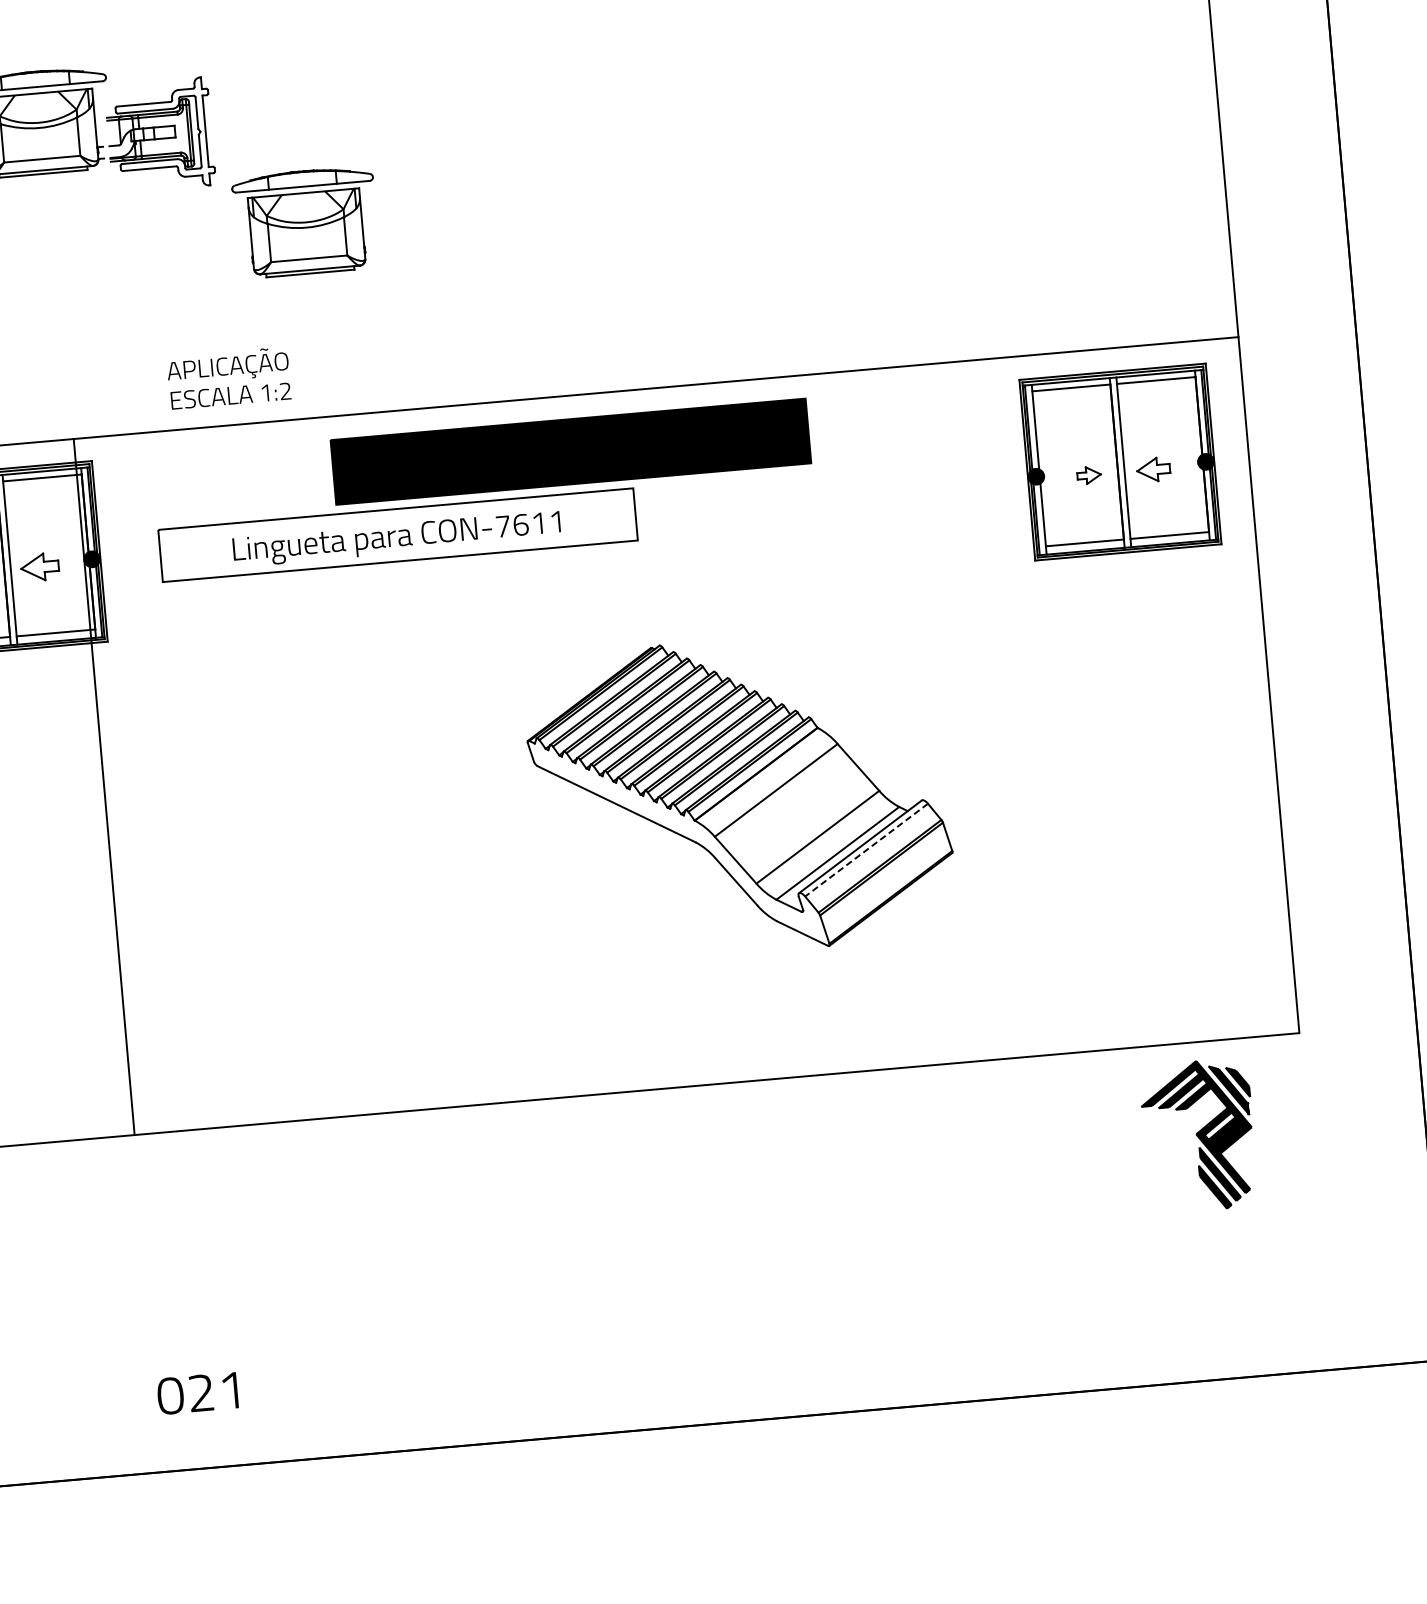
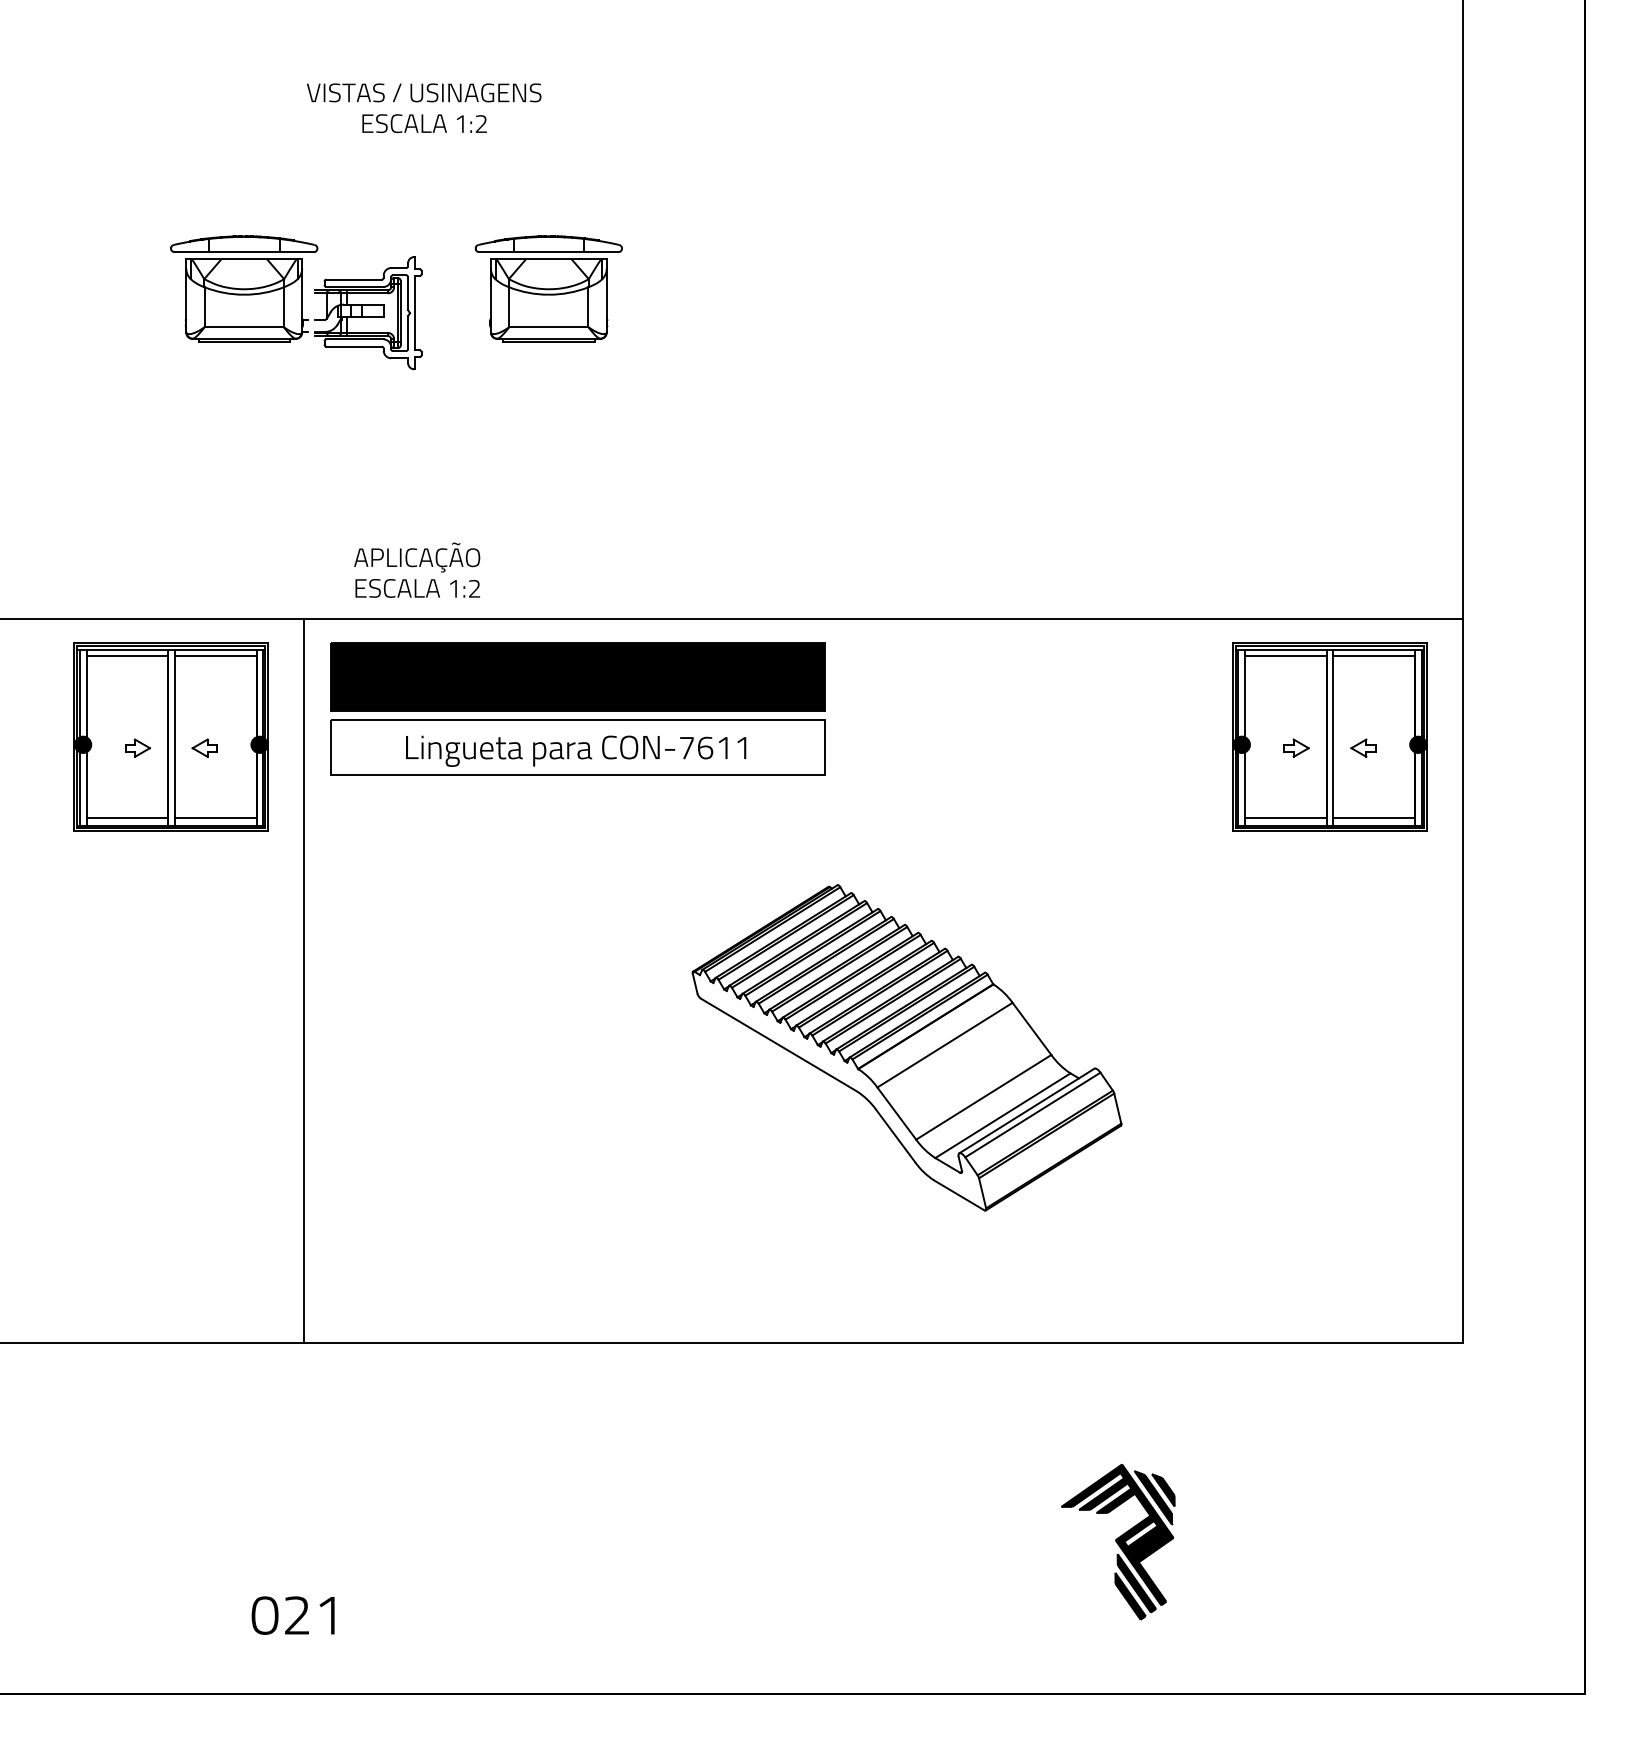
part: (305, 221) -> (548, 288), moved
part: (570, 451) -> (577, 676), moved
part: (1153, 469) -> (1363, 747), size x0.71
part: (39, 566) -> (204, 747), size x0.62
line: (104, 786) -> (304, 980), moved
line: (866, 850) -> (1032, 1115), dashed -> solid
part: (1199, 1135) -> (1118, 1541), moved

